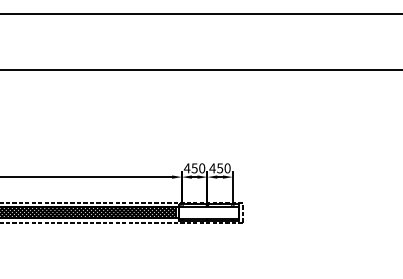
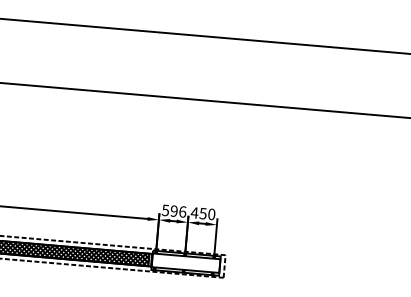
text: (194, 168) -> (174, 211), 450 -> 596

